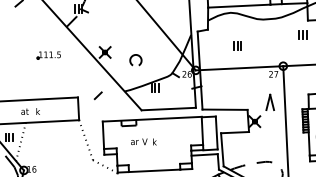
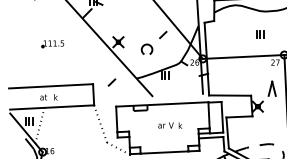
line: (152, 44) -> (162, 34), added
part: (237, 45) -> (260, 33), moved
part: (48, 55) -> (52, 44), moved
line: (168, 108) -> (177, 94), removed
text: (143, 141) -> (169, 125), moved

